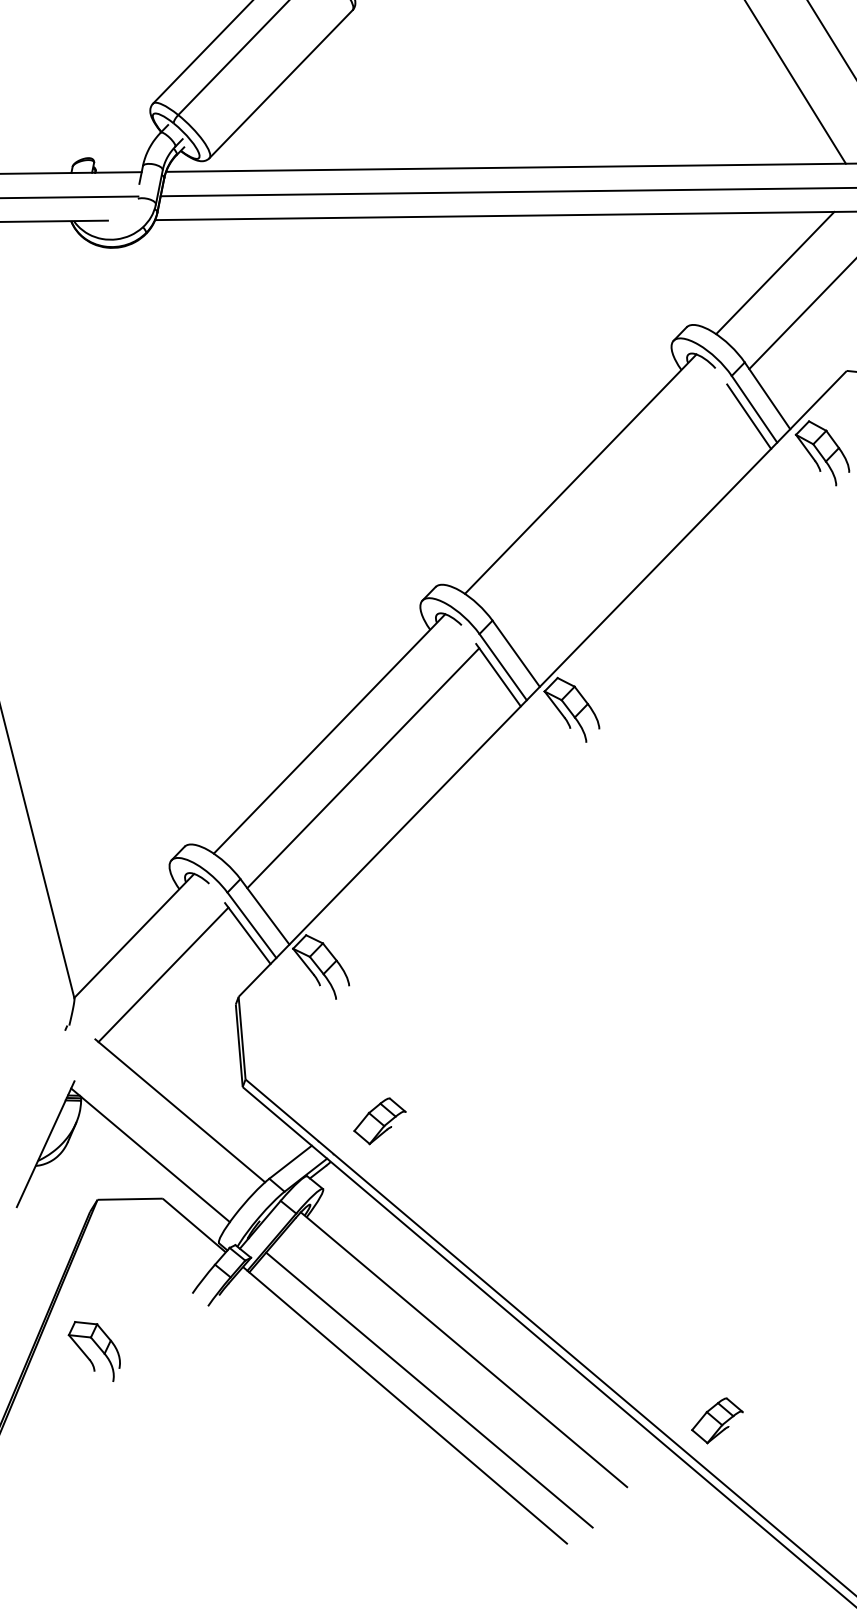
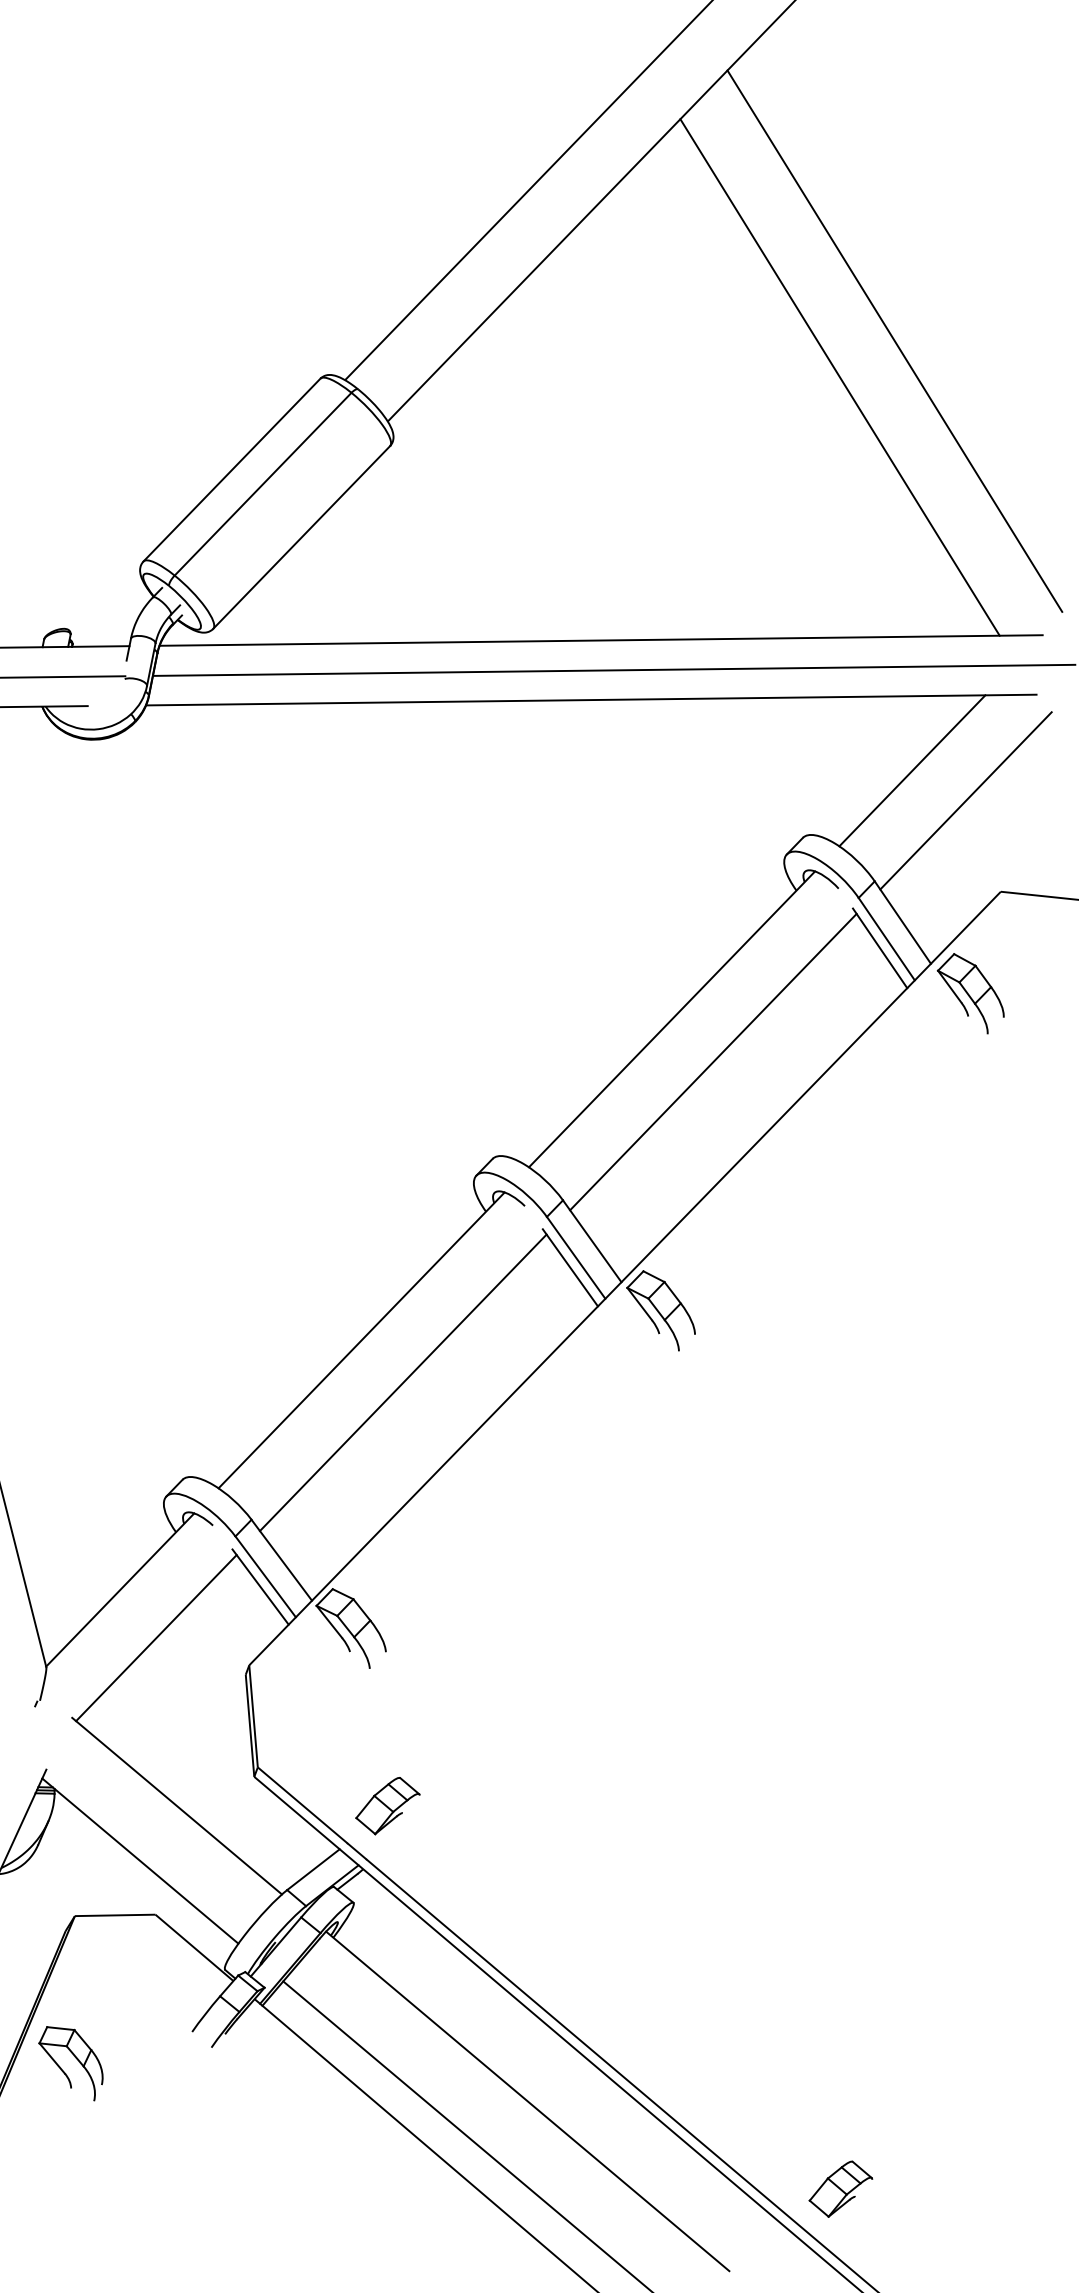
line: (614, 508) -> (713, 1061), added
part: (379, 1121) -> (387, 1806), moved
part: (98, 1347) -> (75, 2058), moved

